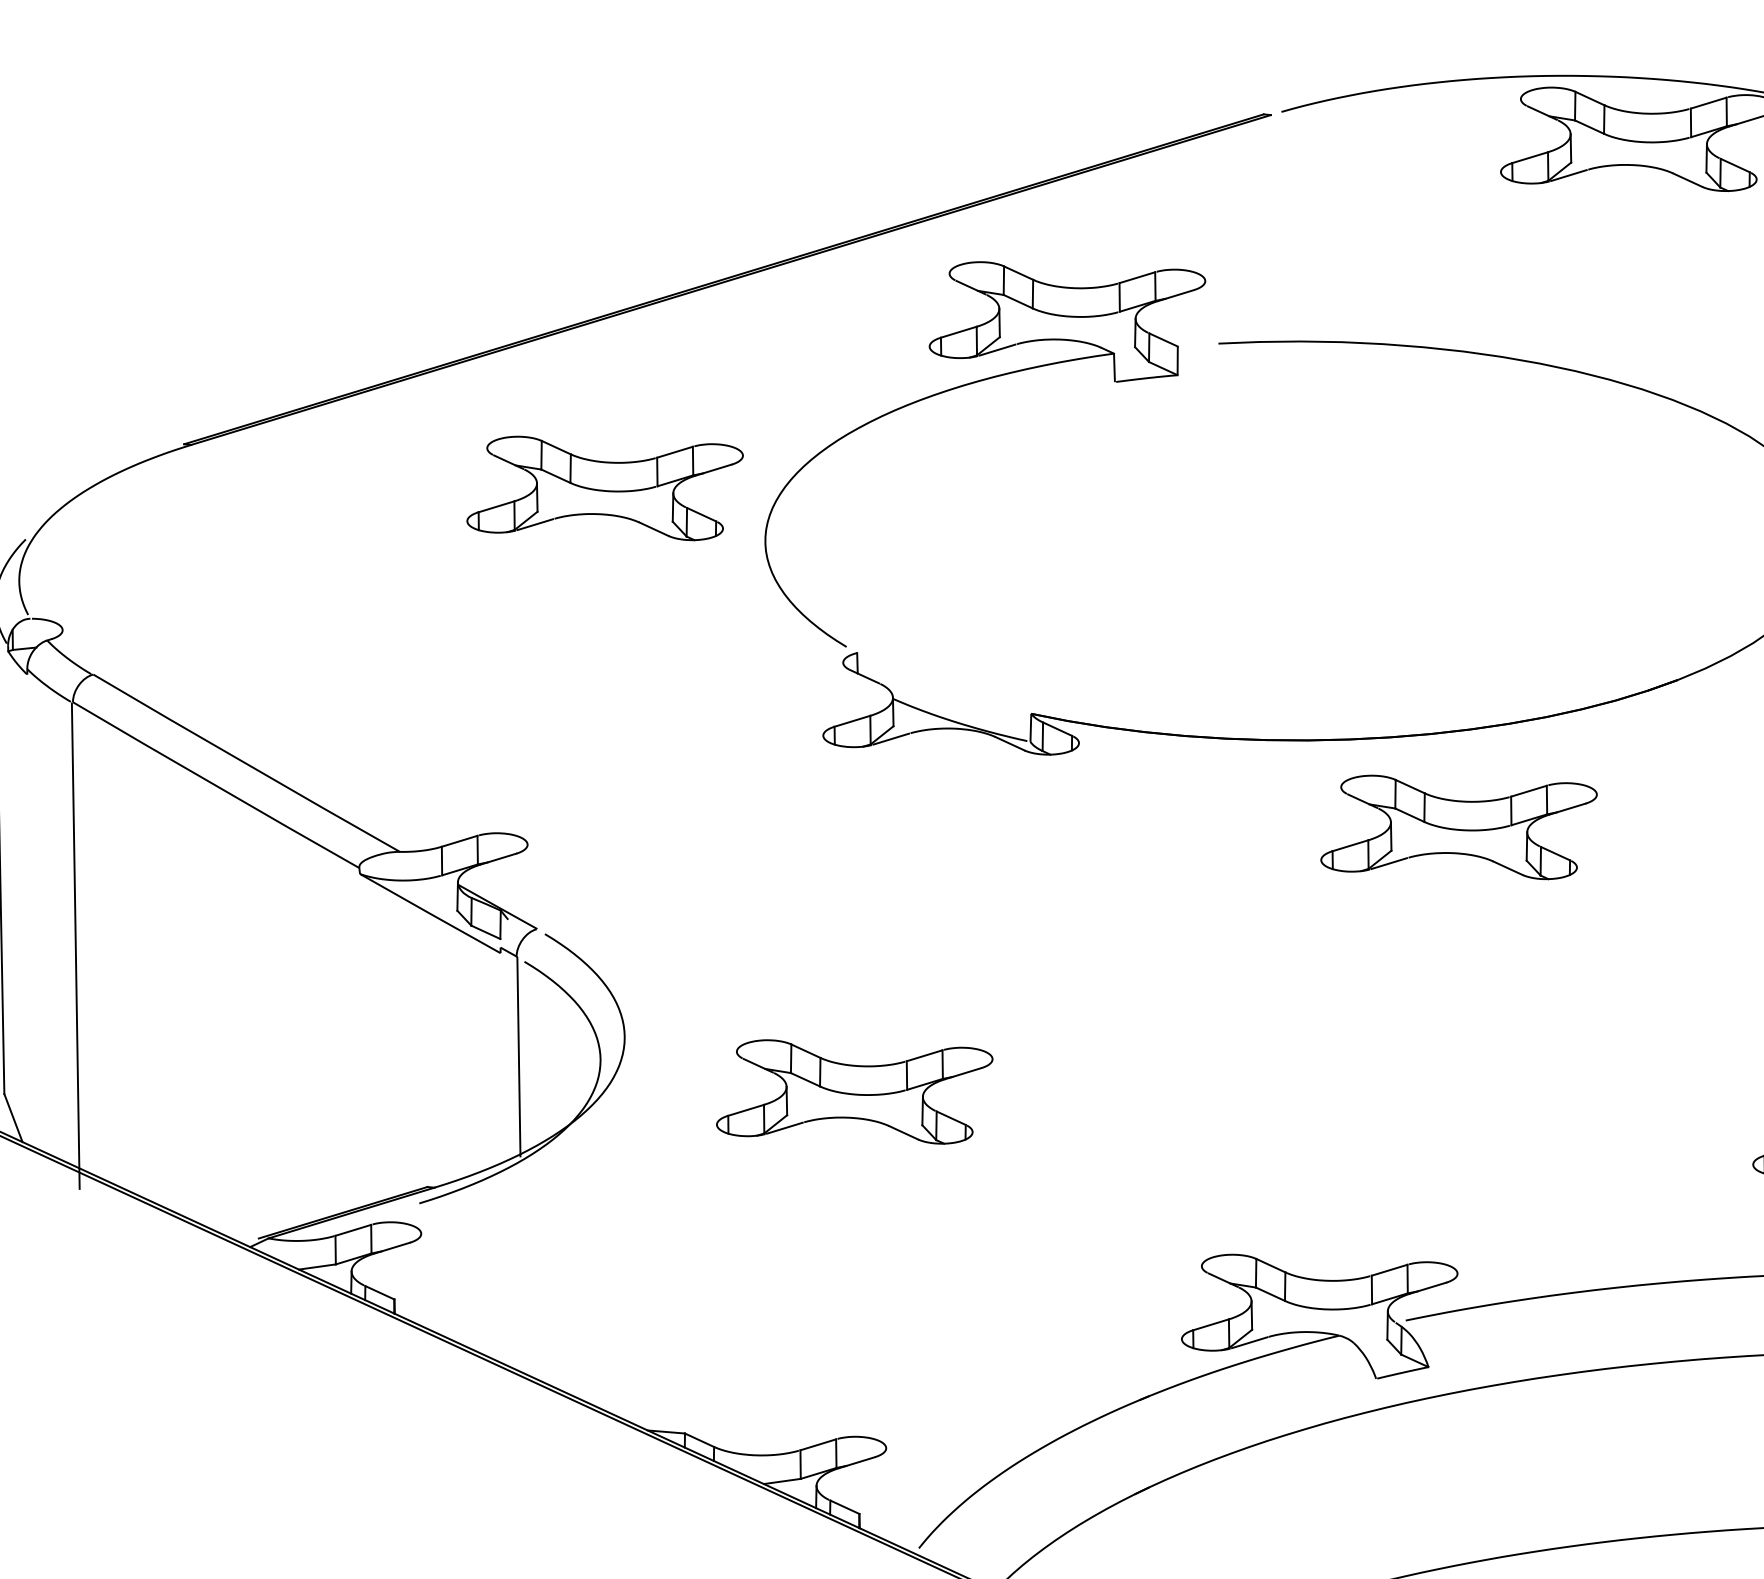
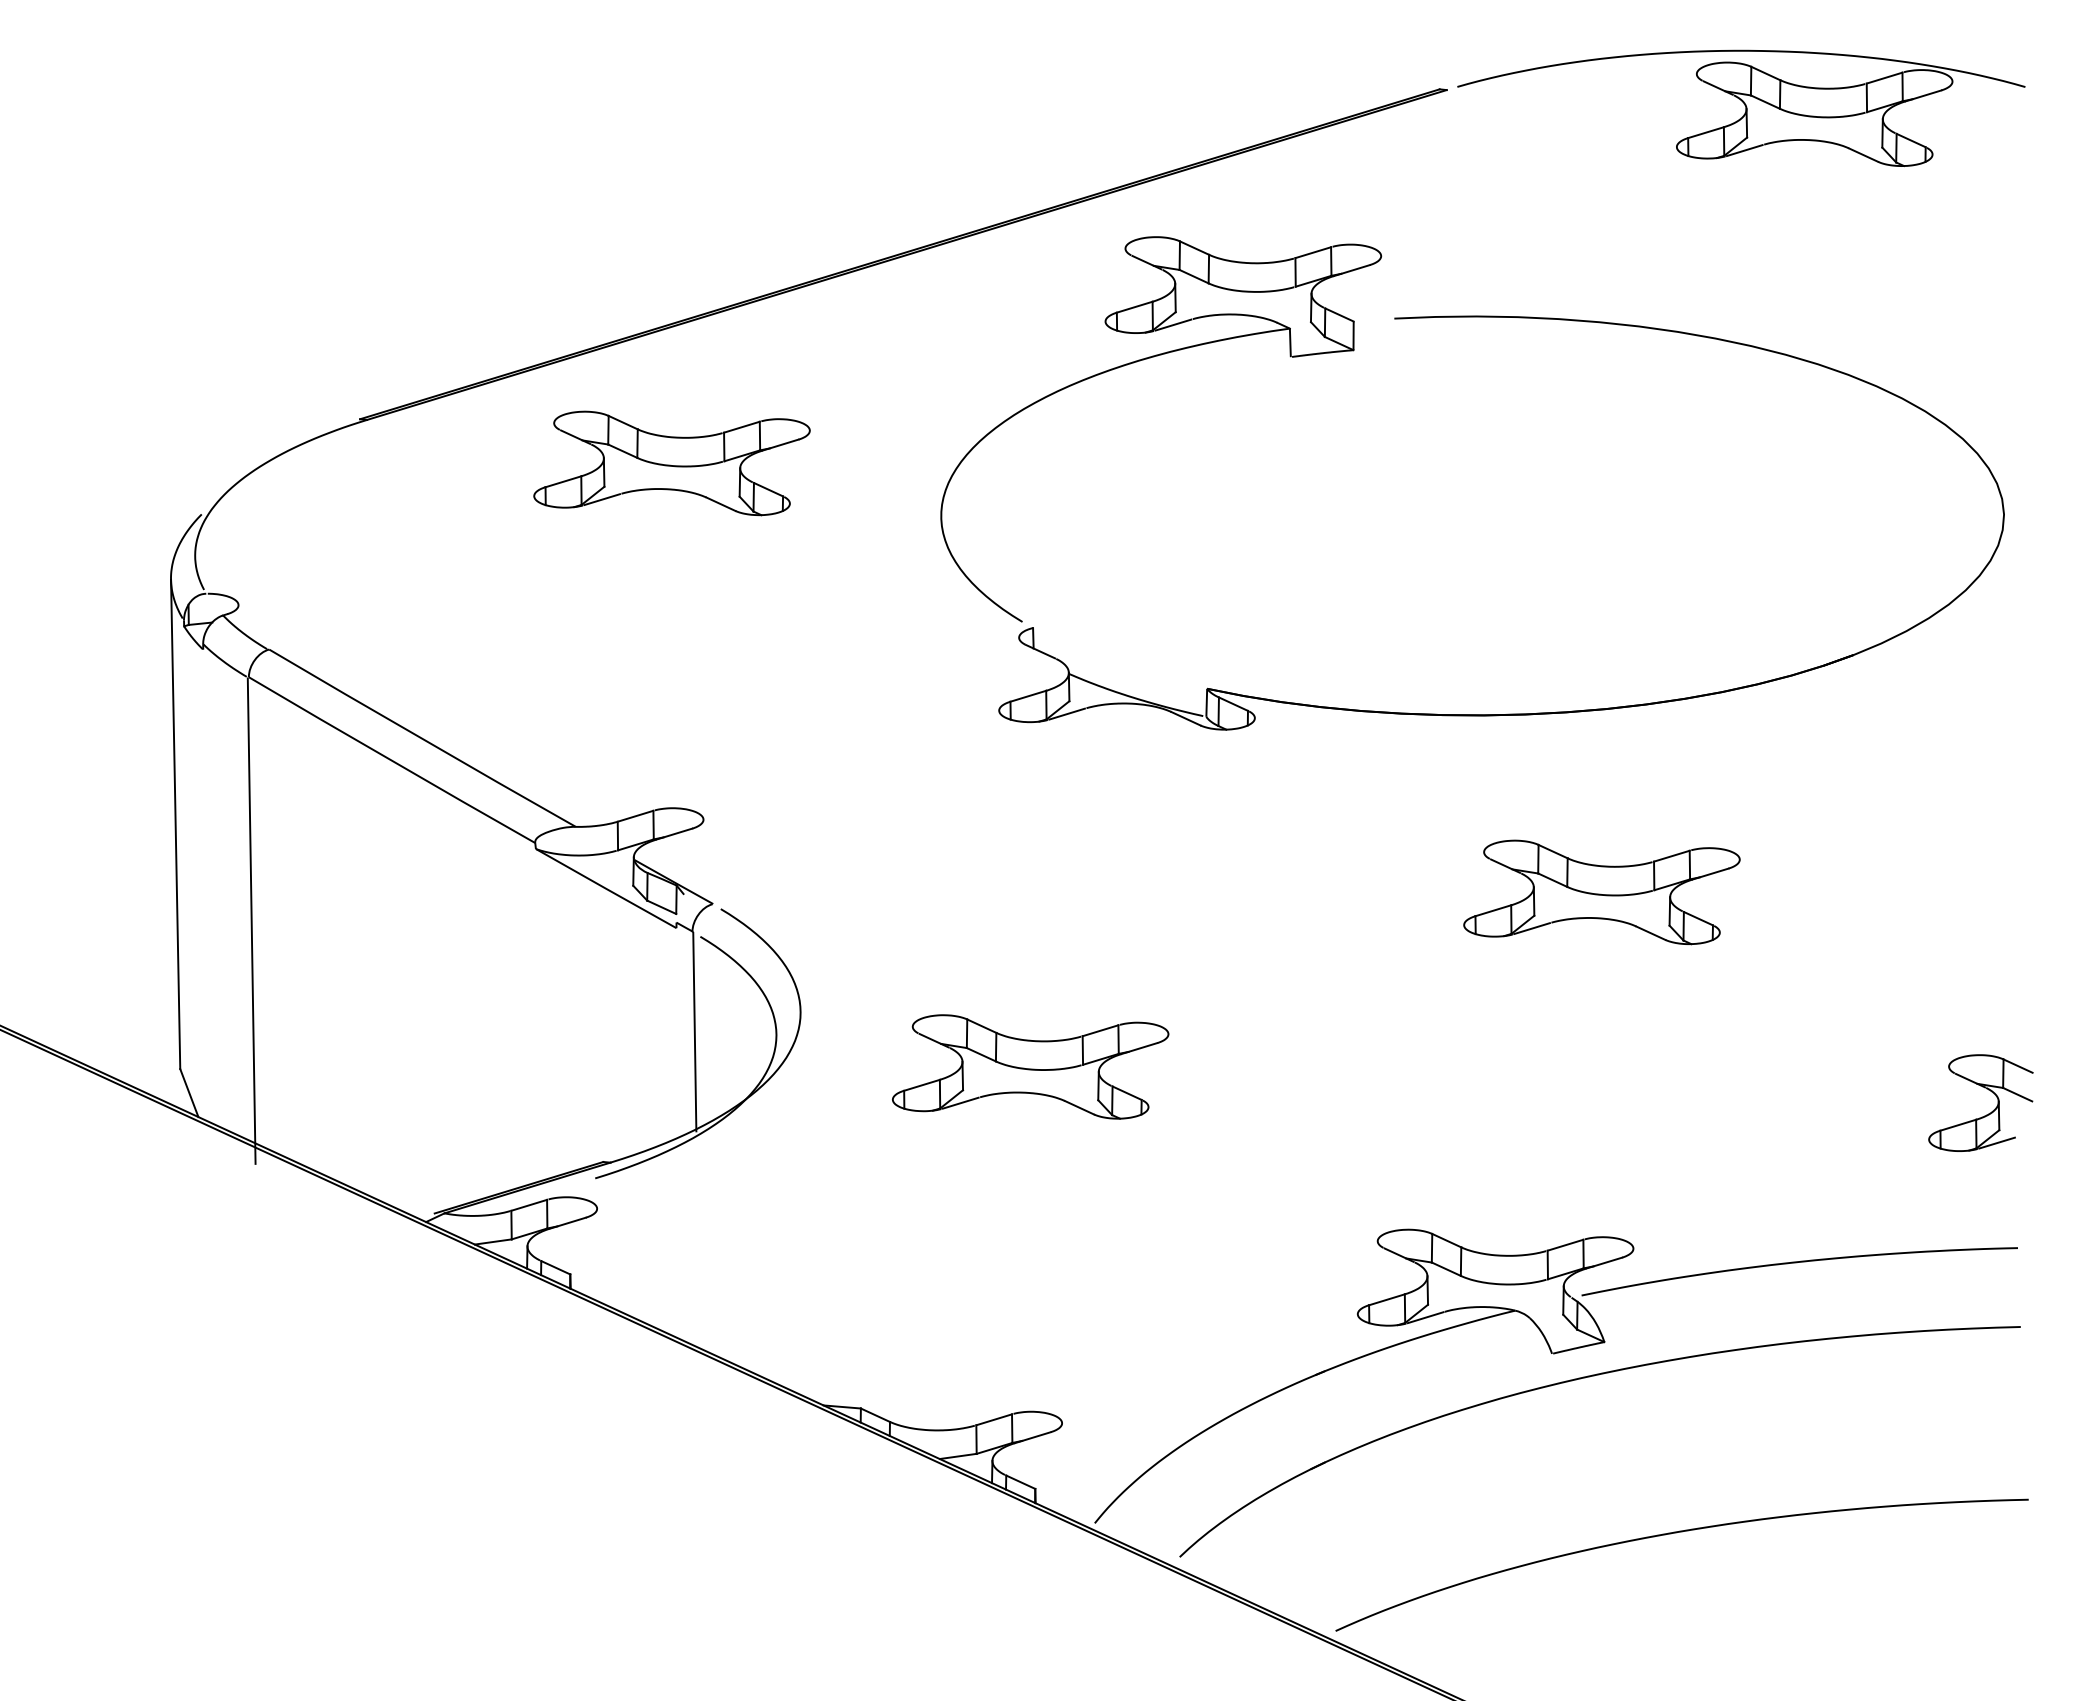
part: (604, 488) -> (671, 463), moved
part: (1458, 827) -> (1601, 892), moved

